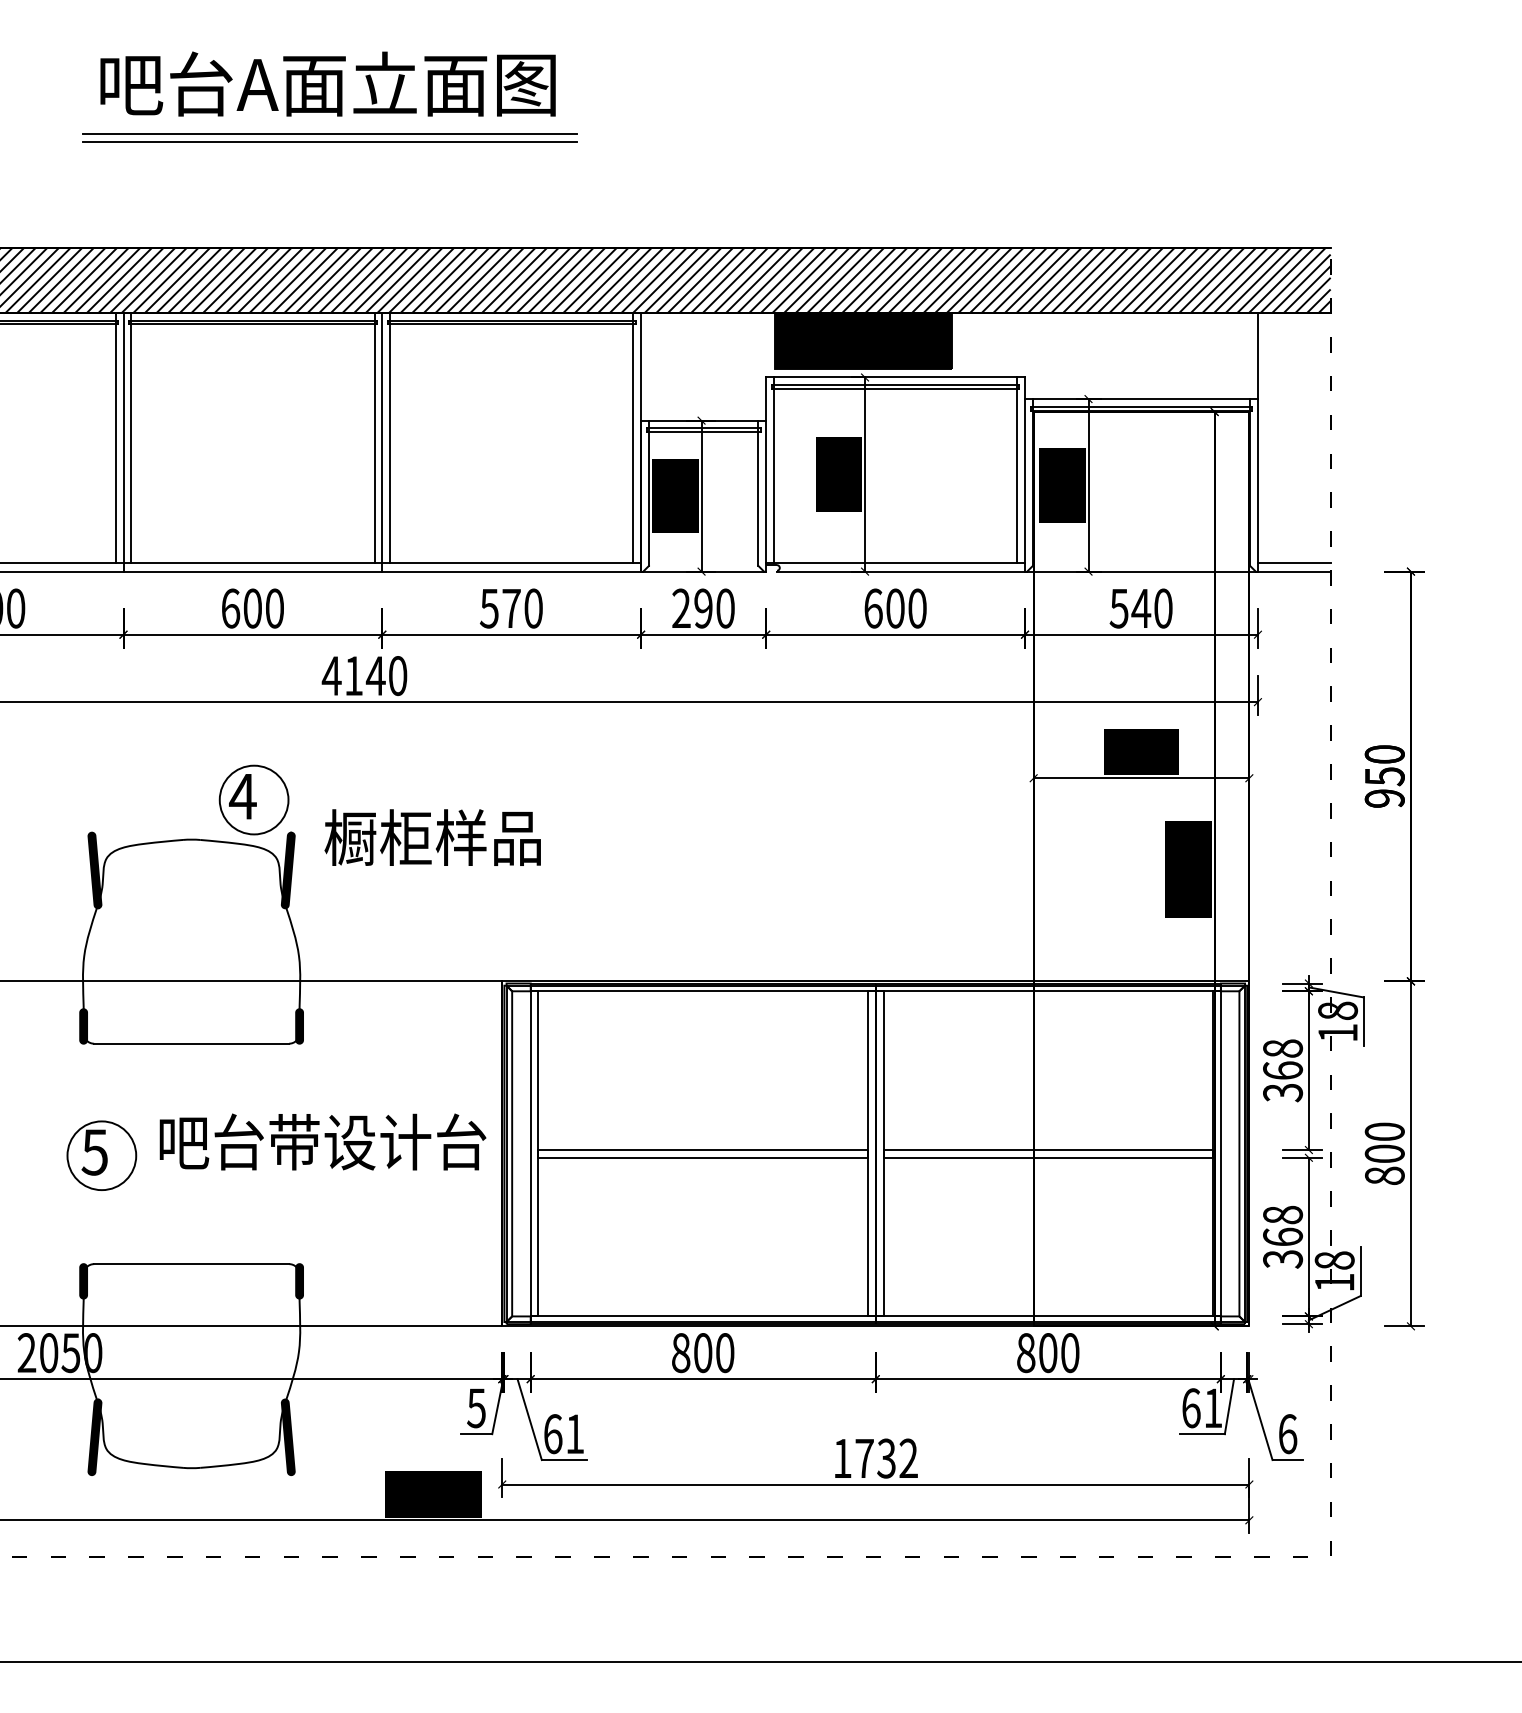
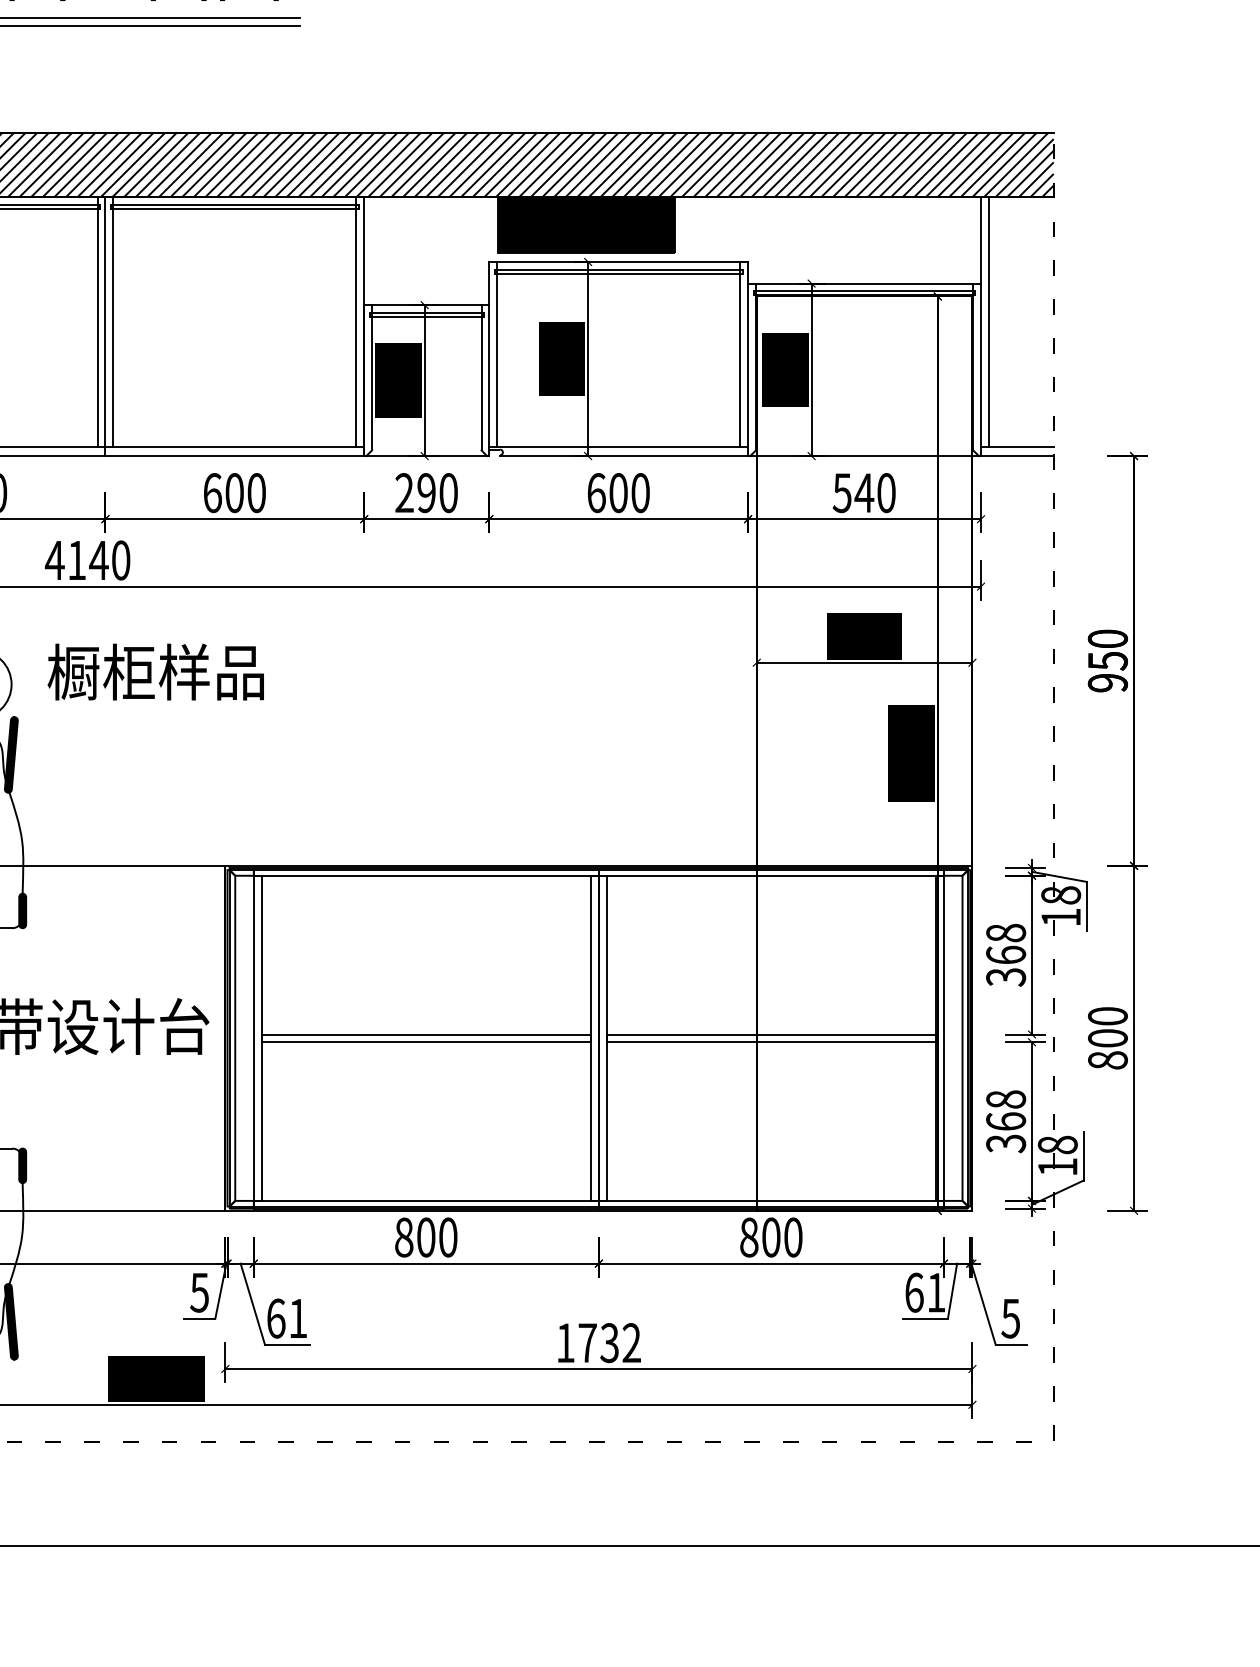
line: (1265, 437) -> (988, 321), added
text: (499, 608) -> (222, 492), 570 -> 600
text: (432, 837) -> (155, 671), moved
text: (1287, 1434) -> (1010, 1318), 6 -> 5

